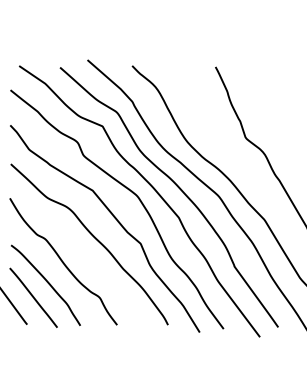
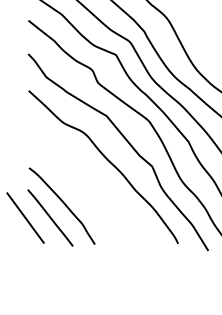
curve: (63, 261) -> (78, 183), removed

